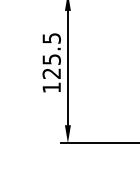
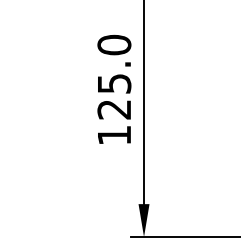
text: (51, 37) -> (113, 43), 125.5 -> 125.0

